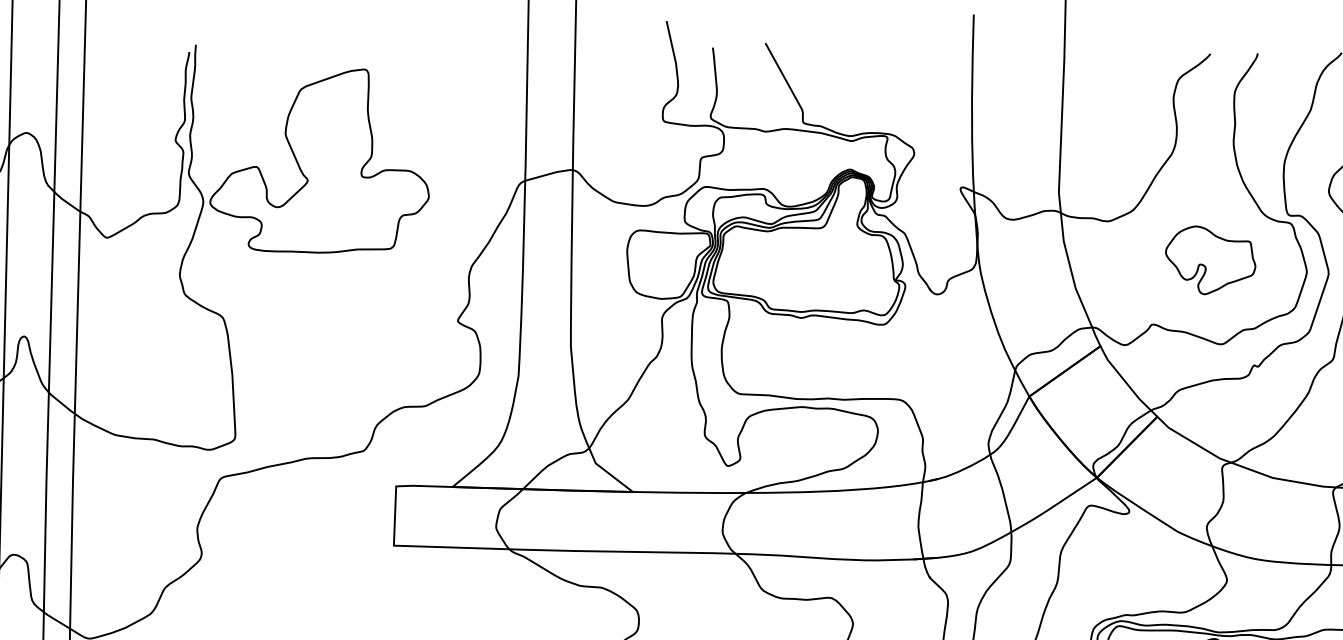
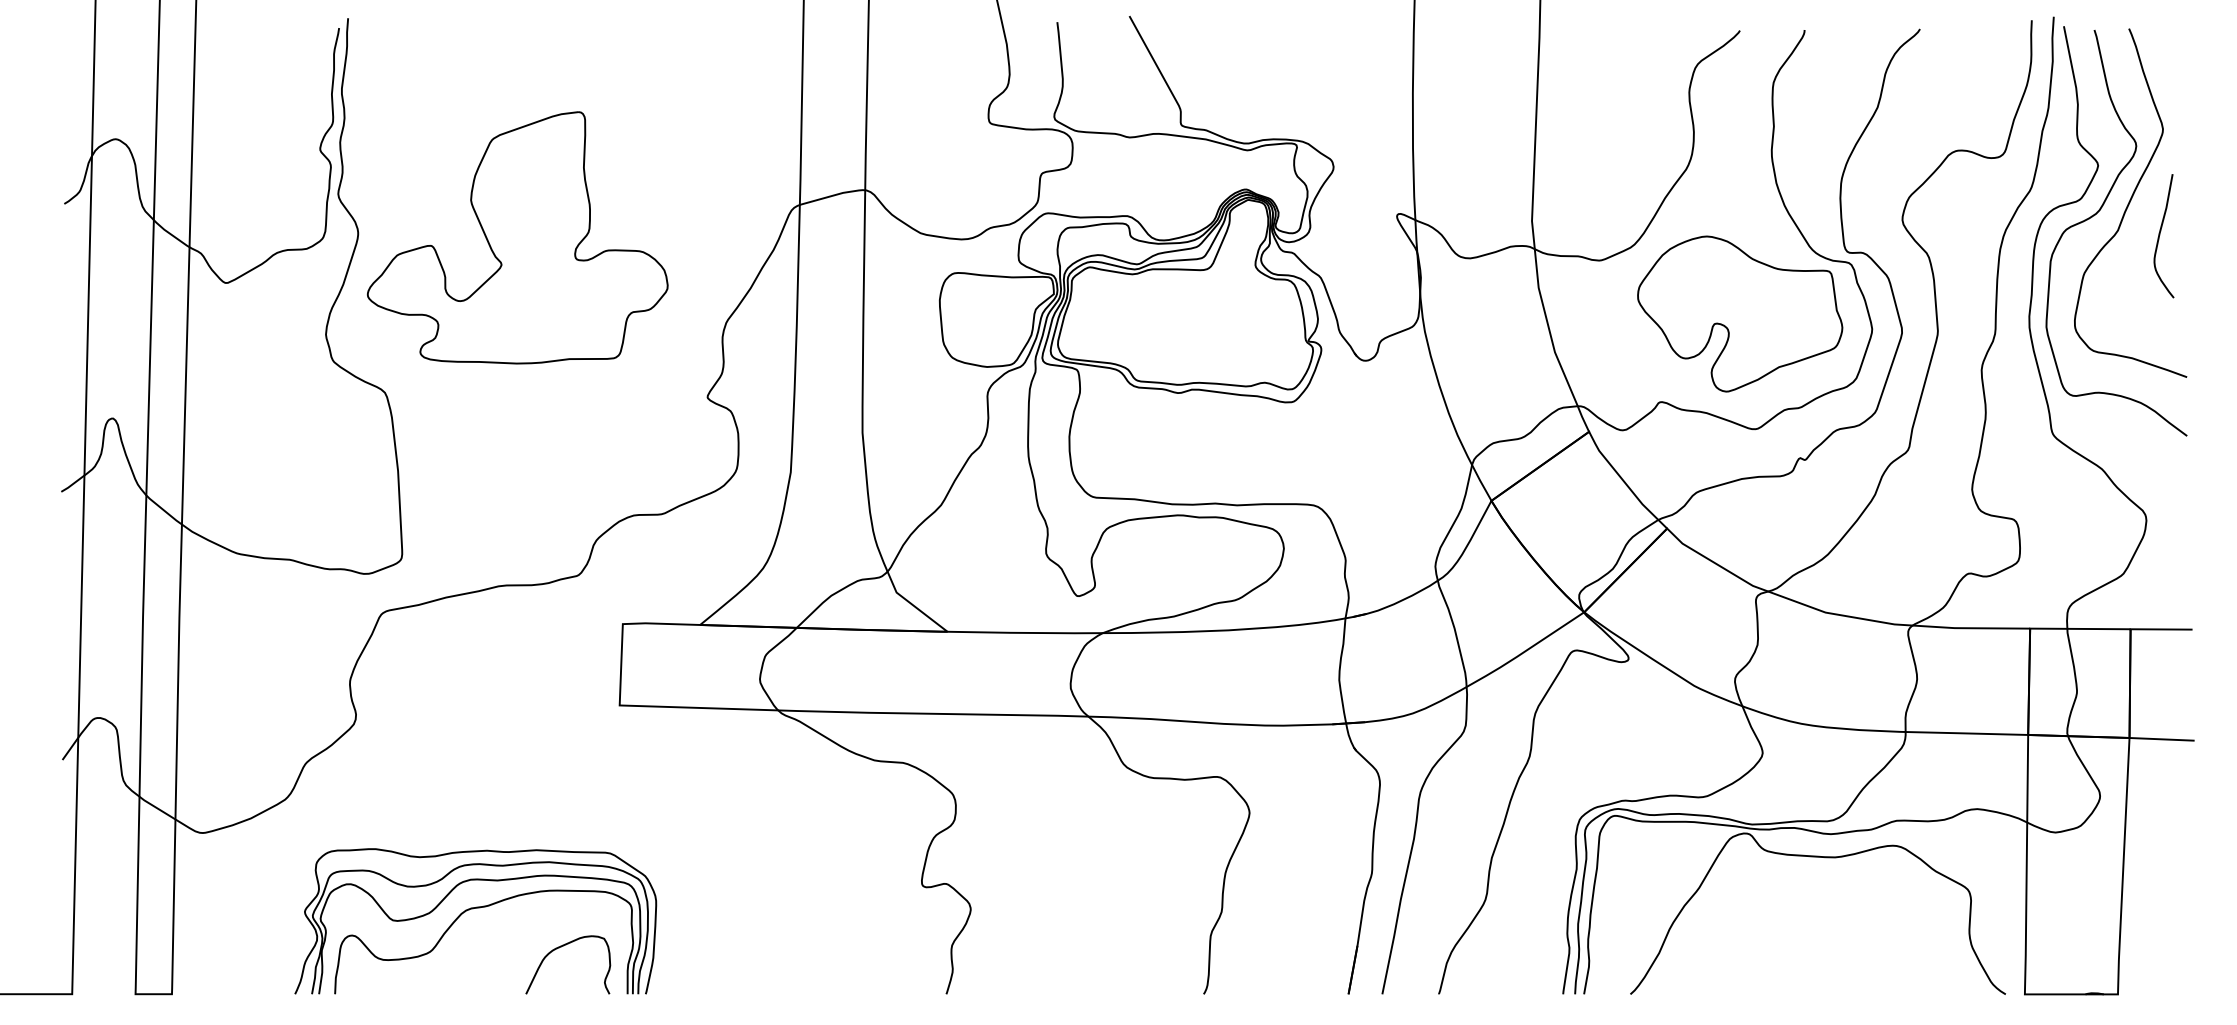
part: (319, 160) -> (517, 237), moved
part: (1210, 259) -> (1740, 313), size x1.67

